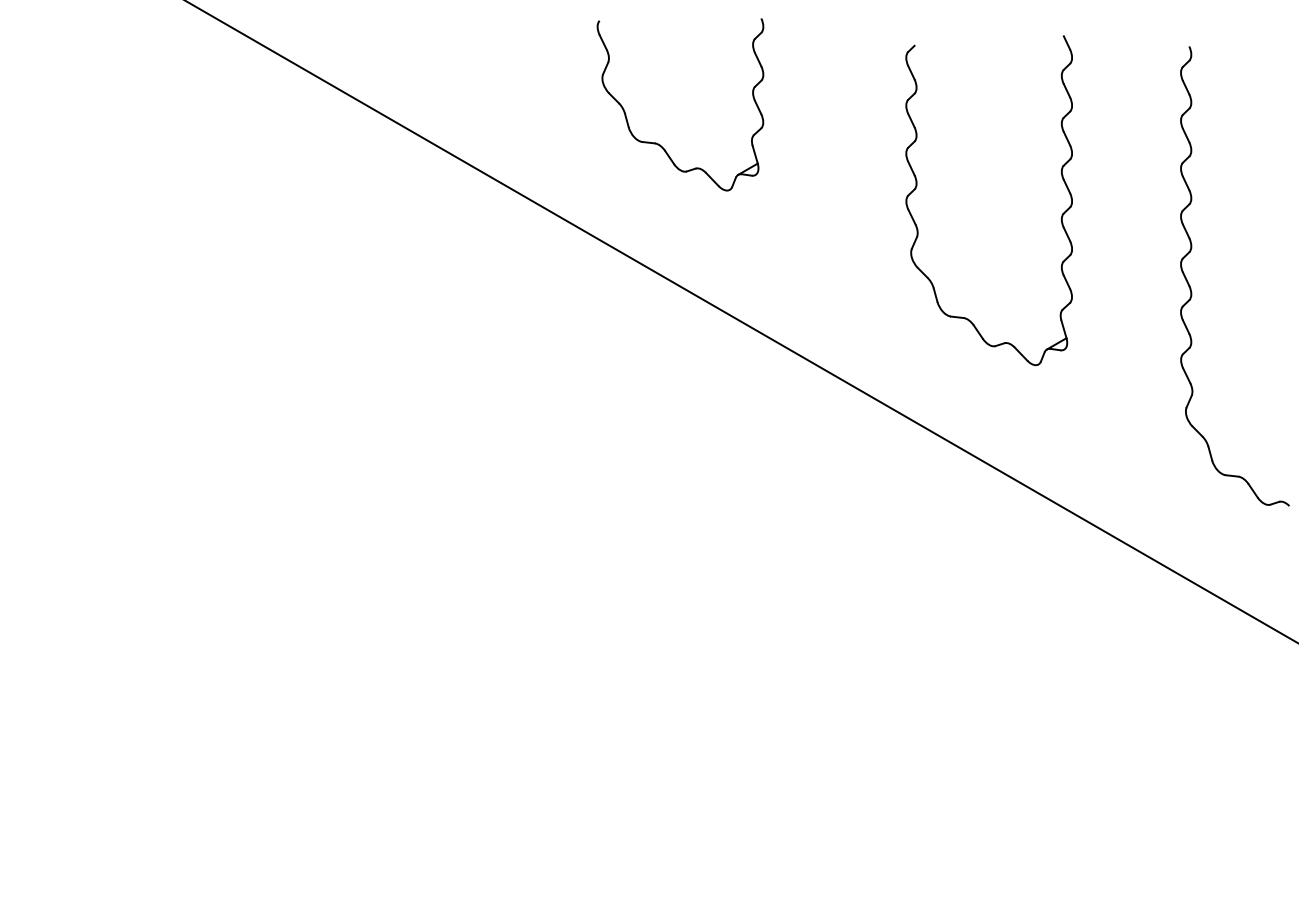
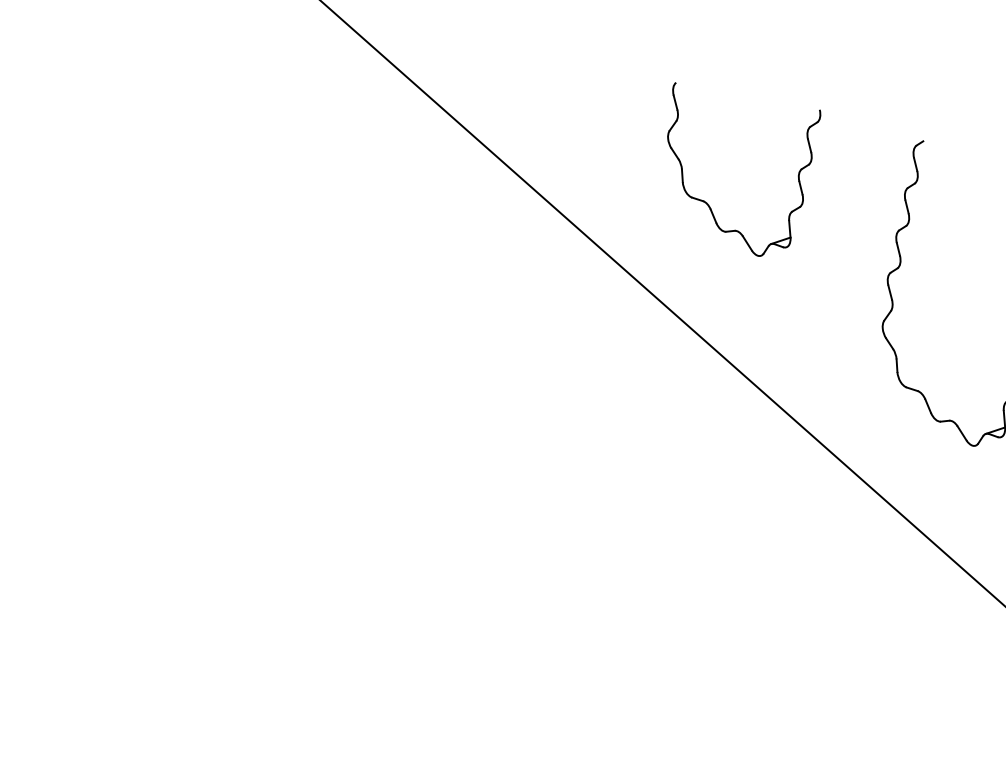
part: (660, 144) -> (707, 203), moved

